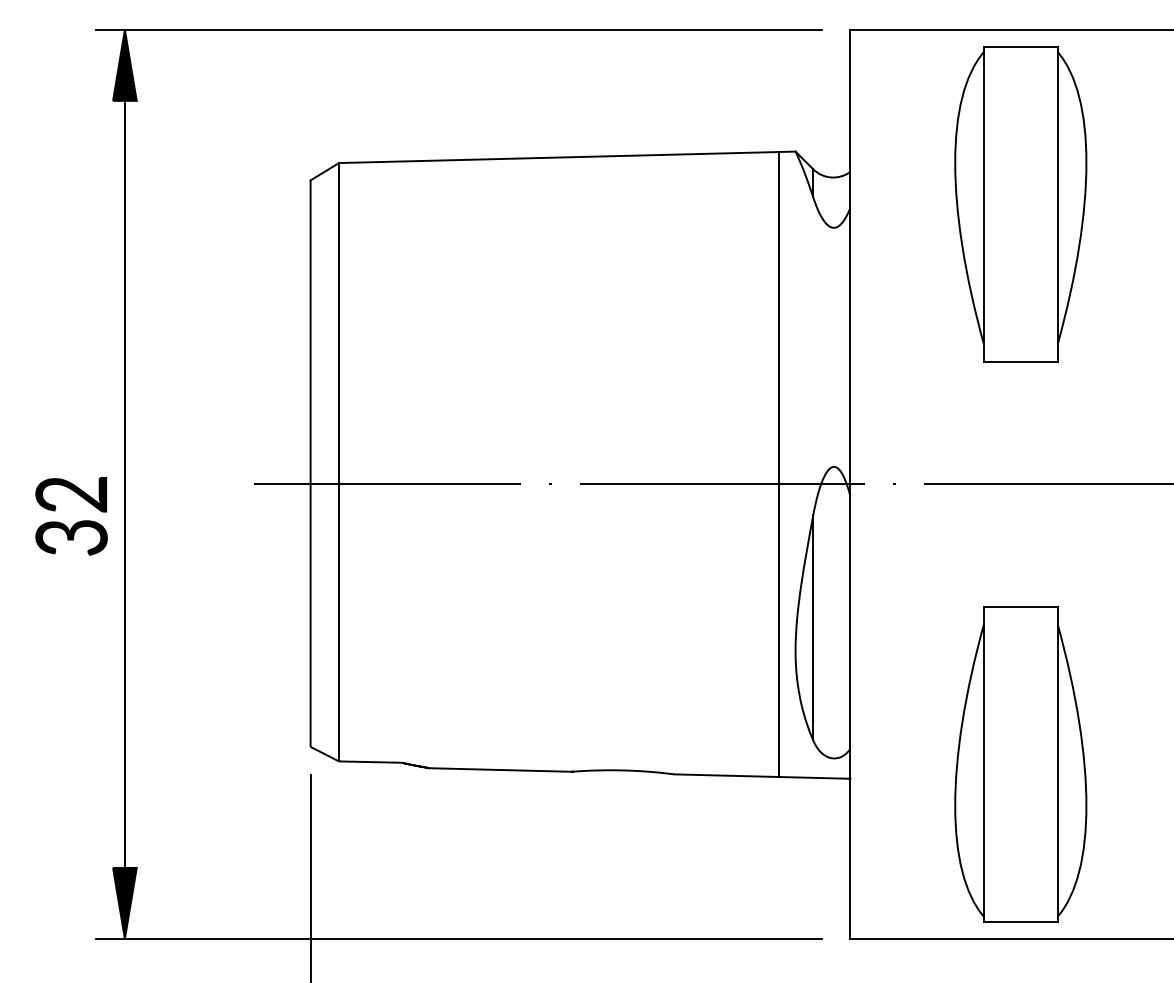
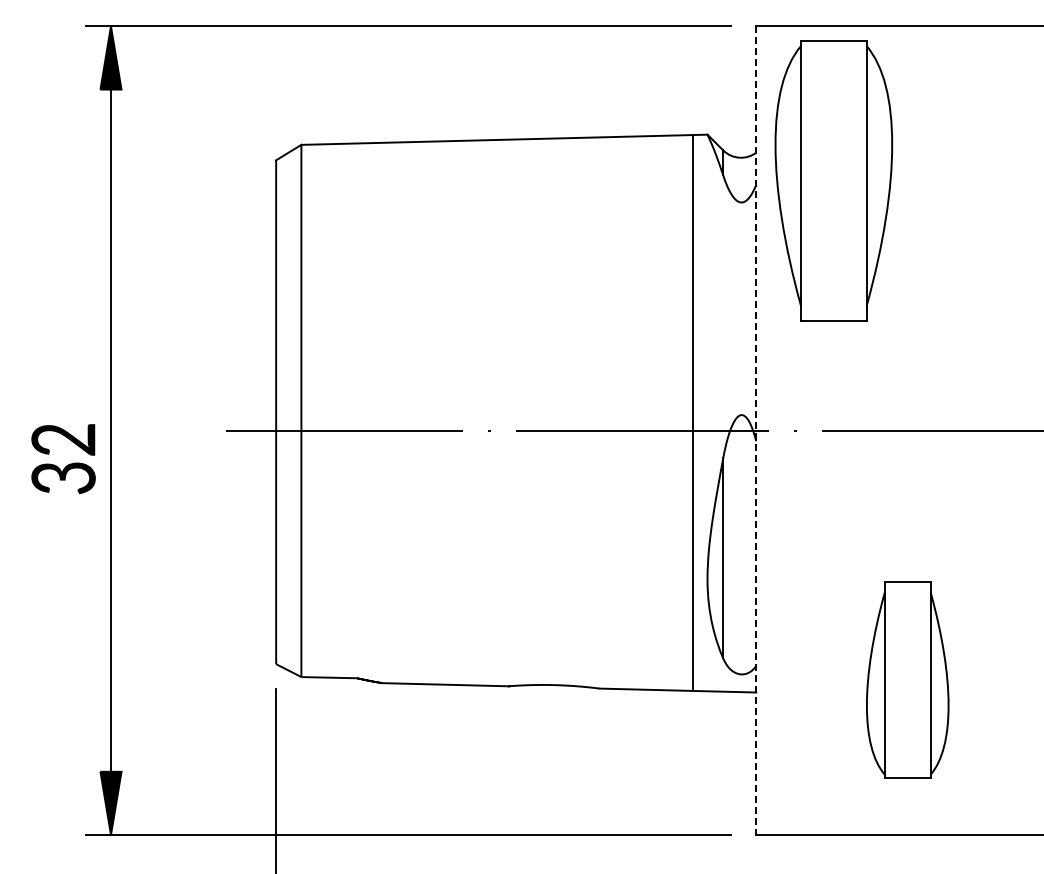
part: (1020, 203) -> (833, 180), moved
line: (850, 485) -> (756, 431), solid -> dashed
part: (1020, 764) -> (907, 679), size x0.7

